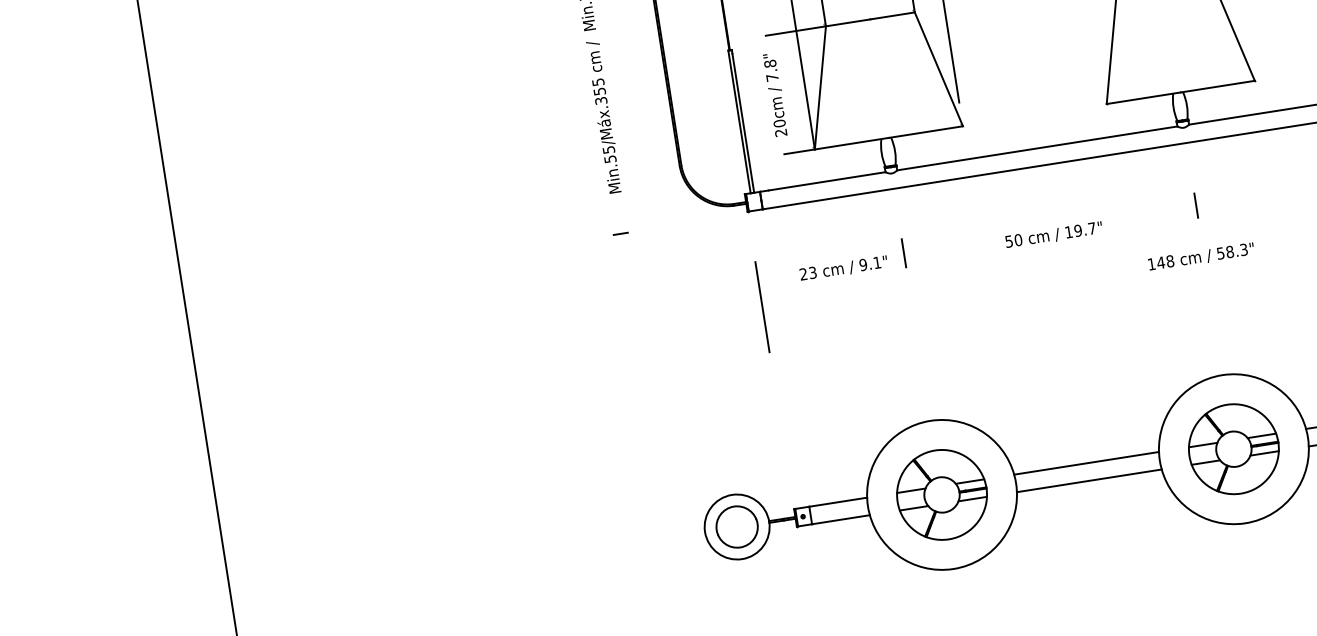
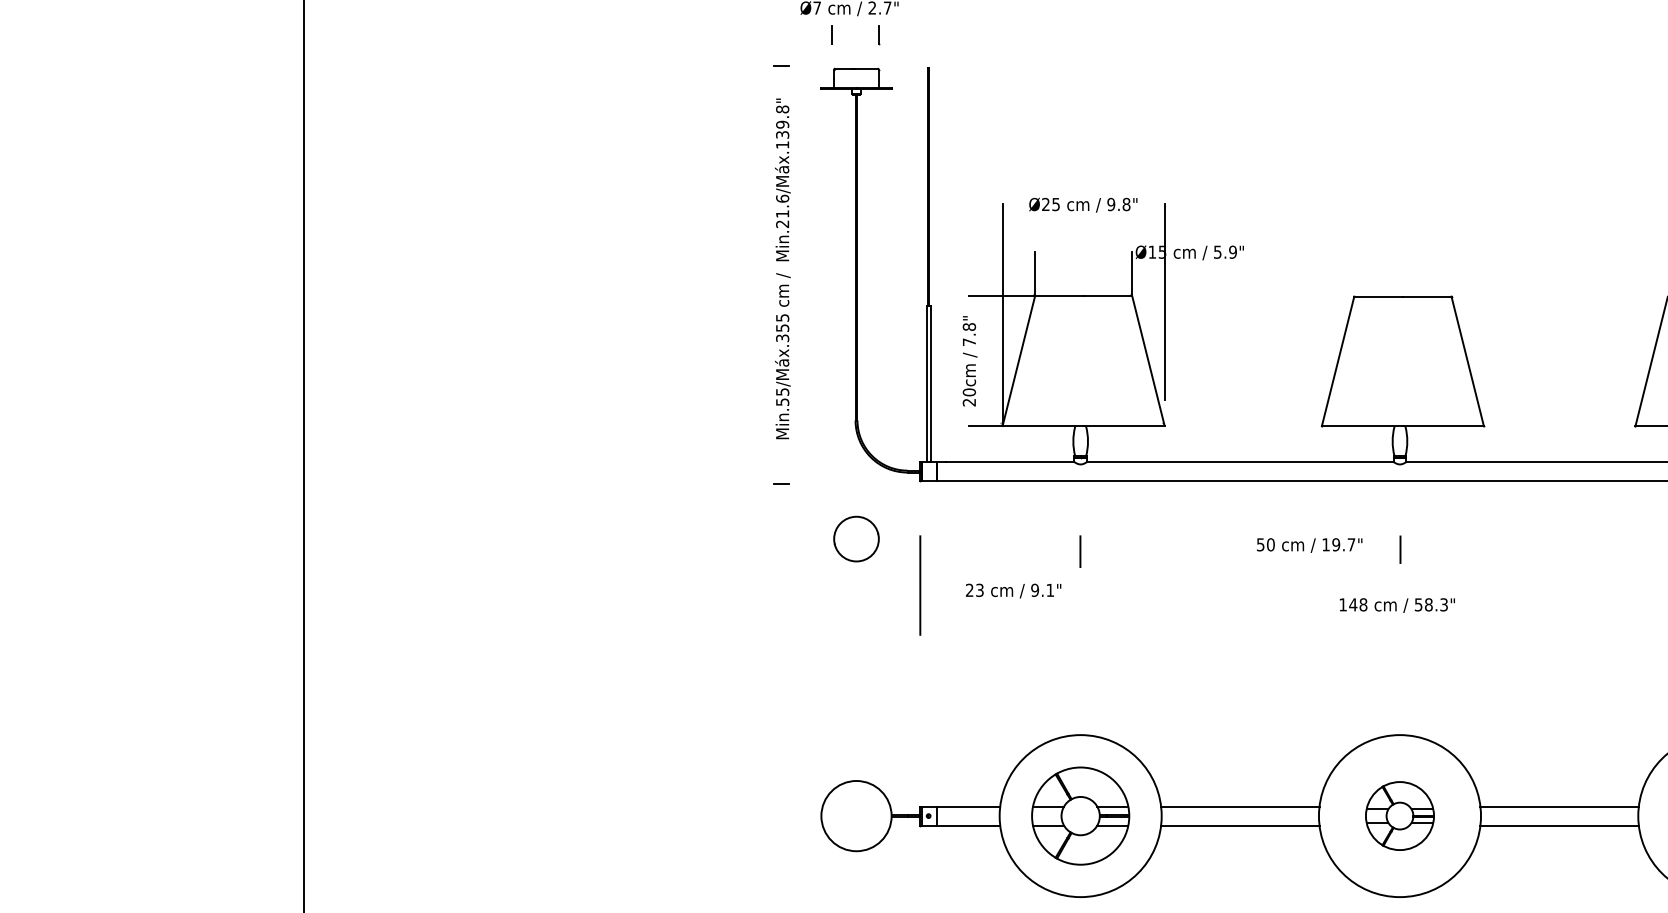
text: (1053, 235) -> (1309, 545), moved
text: (843, 268) -> (1013, 590), moved
part: (1233, 448) -> (1399, 815), size x0.7
part: (737, 526) -> (856, 538), moved

